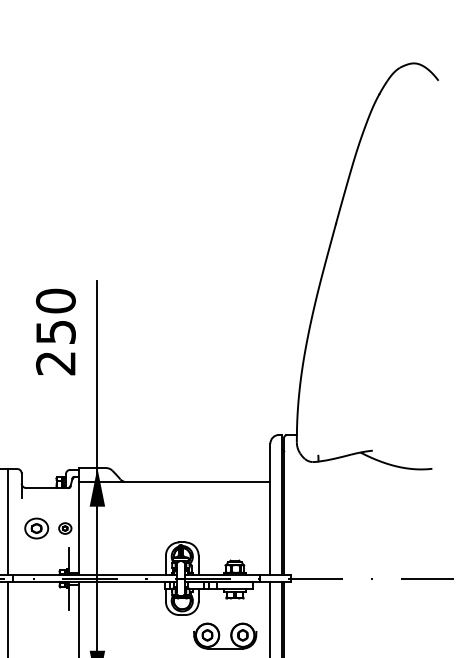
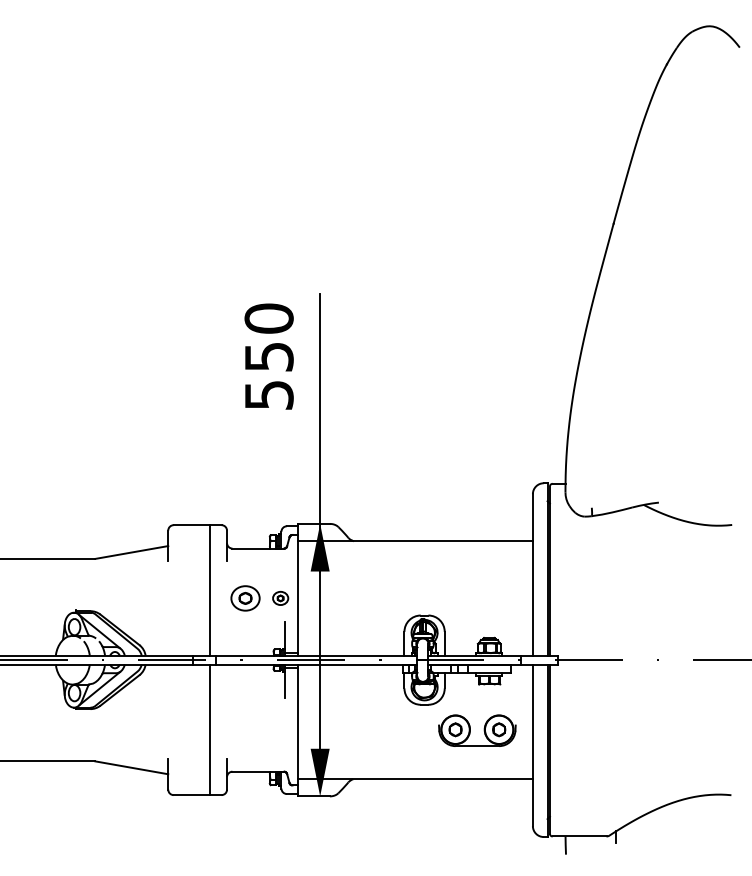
text: (55, 363) -> (268, 395), 250 -> 550

